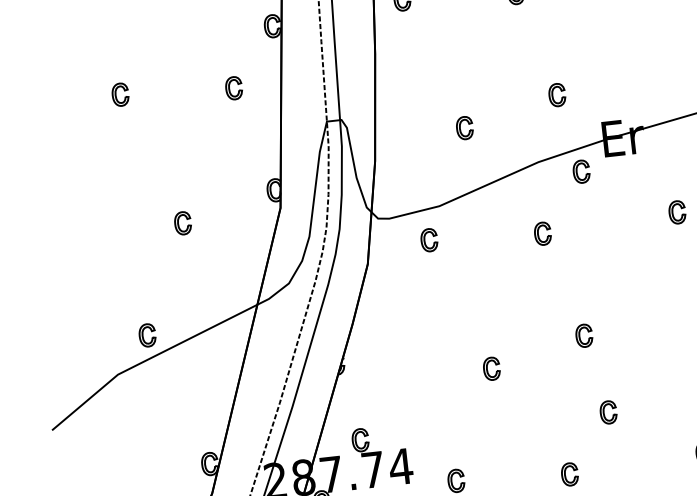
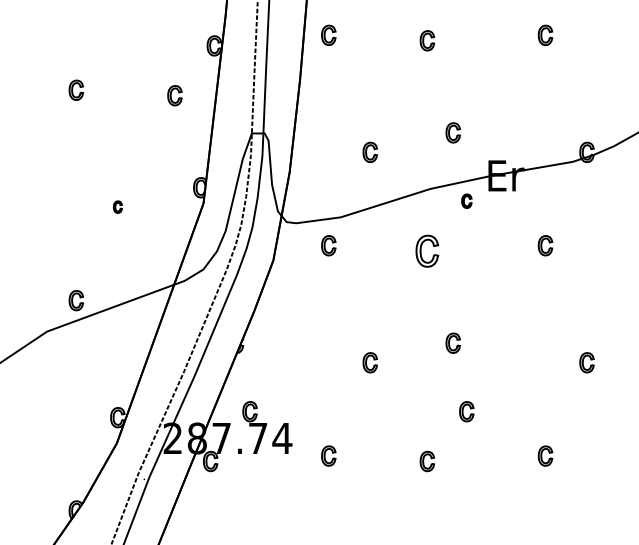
part: (581, 170) -> (466, 200), size x0.7
part: (182, 222) -> (117, 206), size x0.6
part: (542, 233) -> (427, 250), size x1.6

